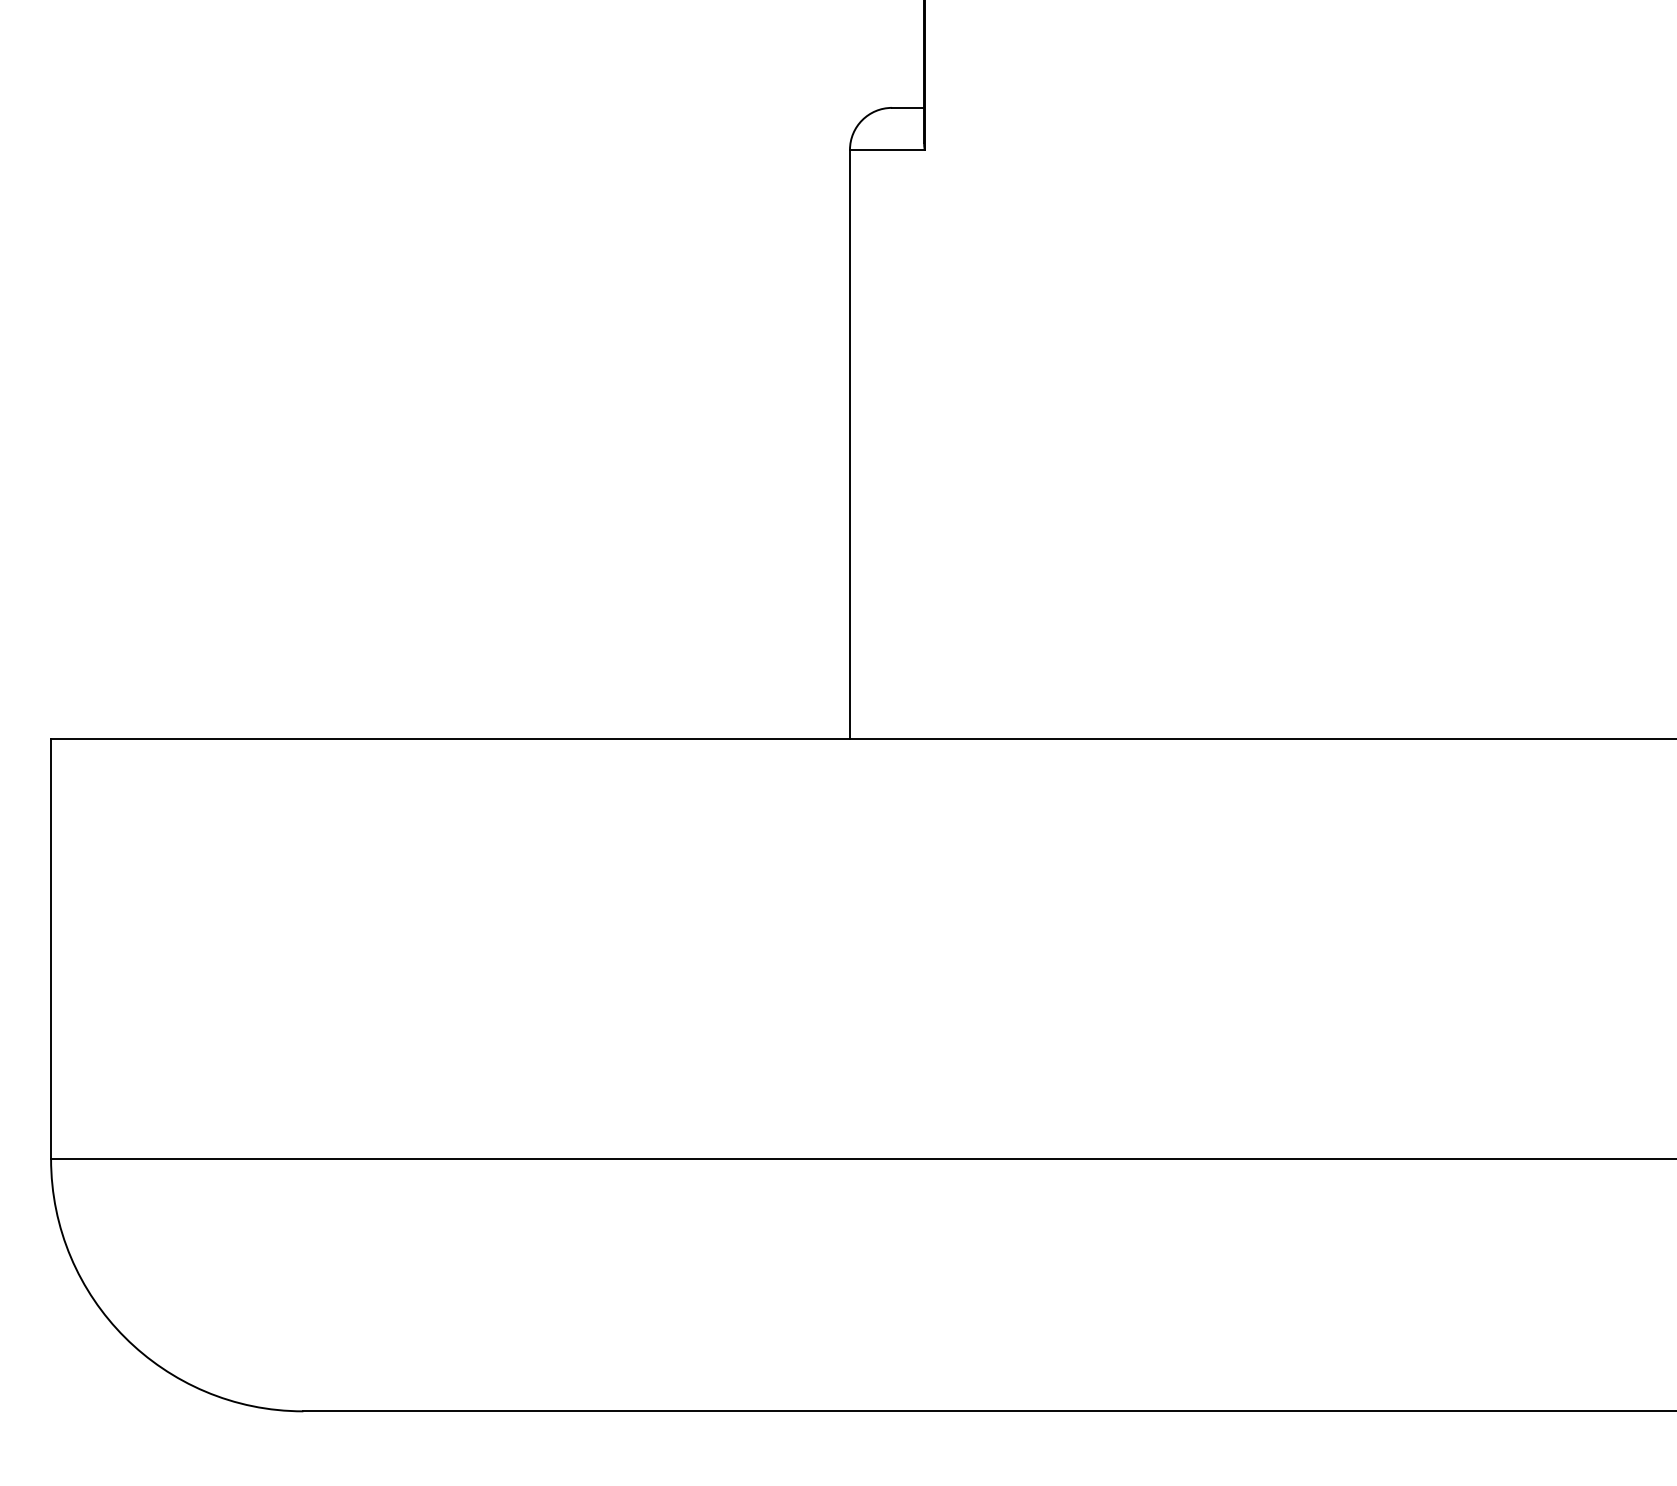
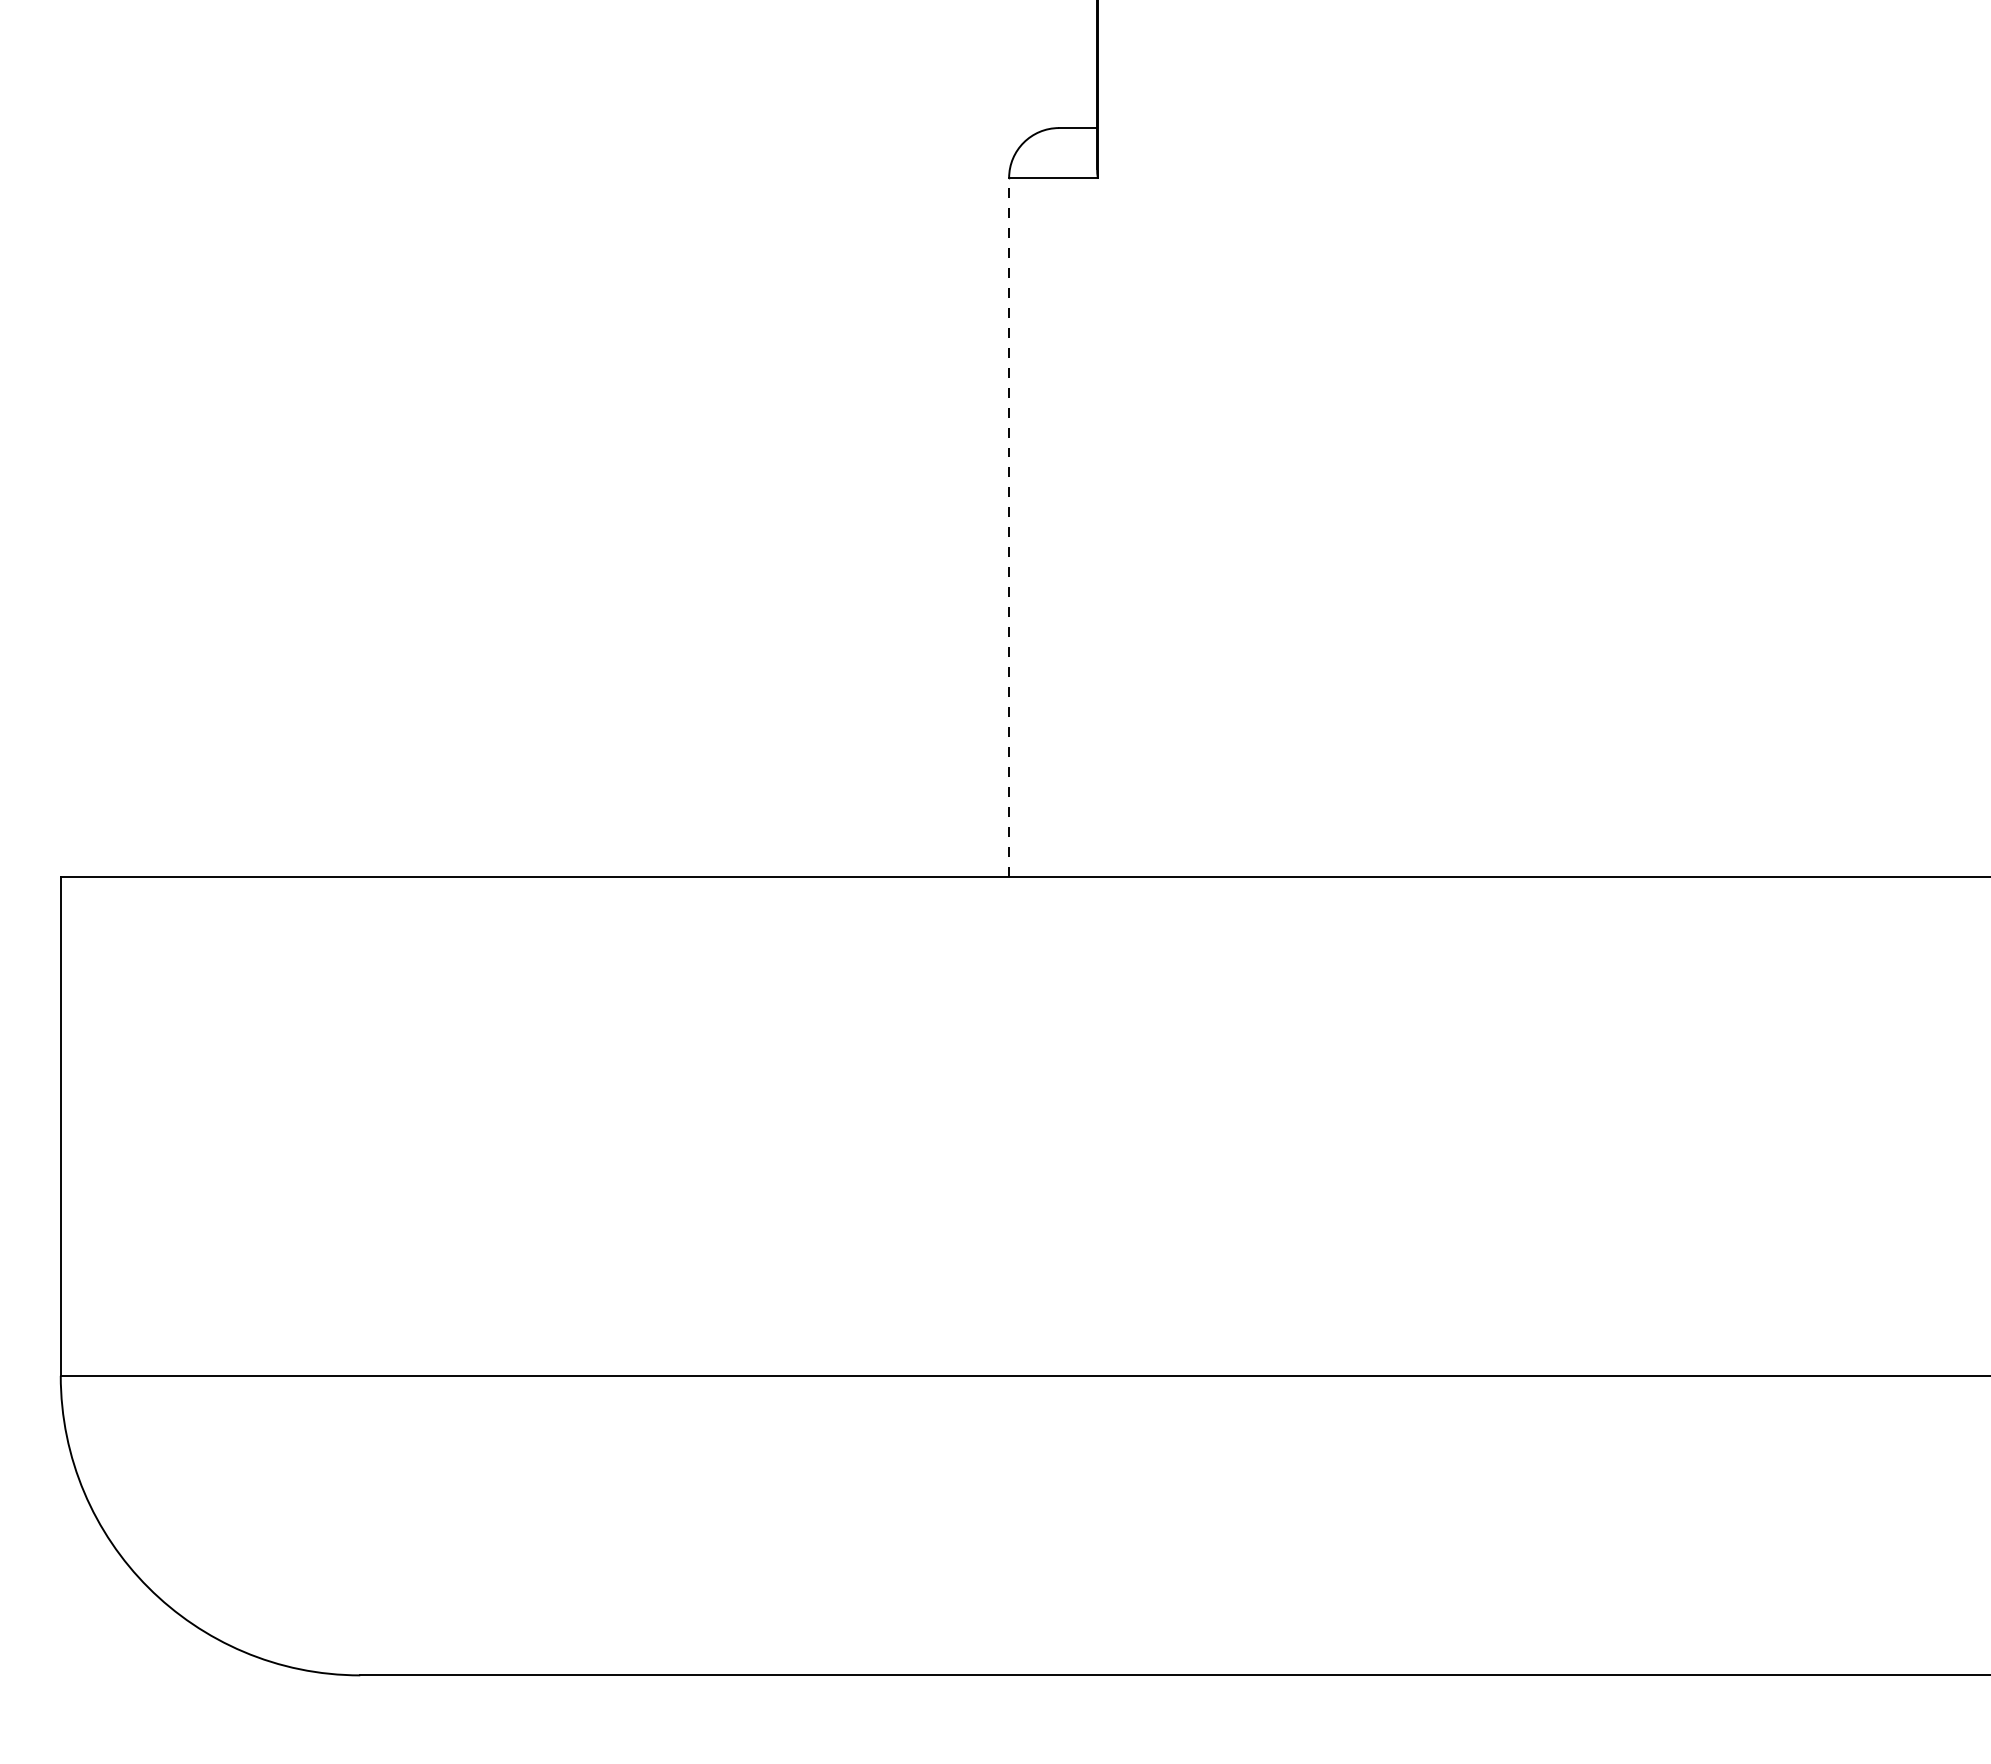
line: (850, 443) -> (1009, 526), solid -> dashed

